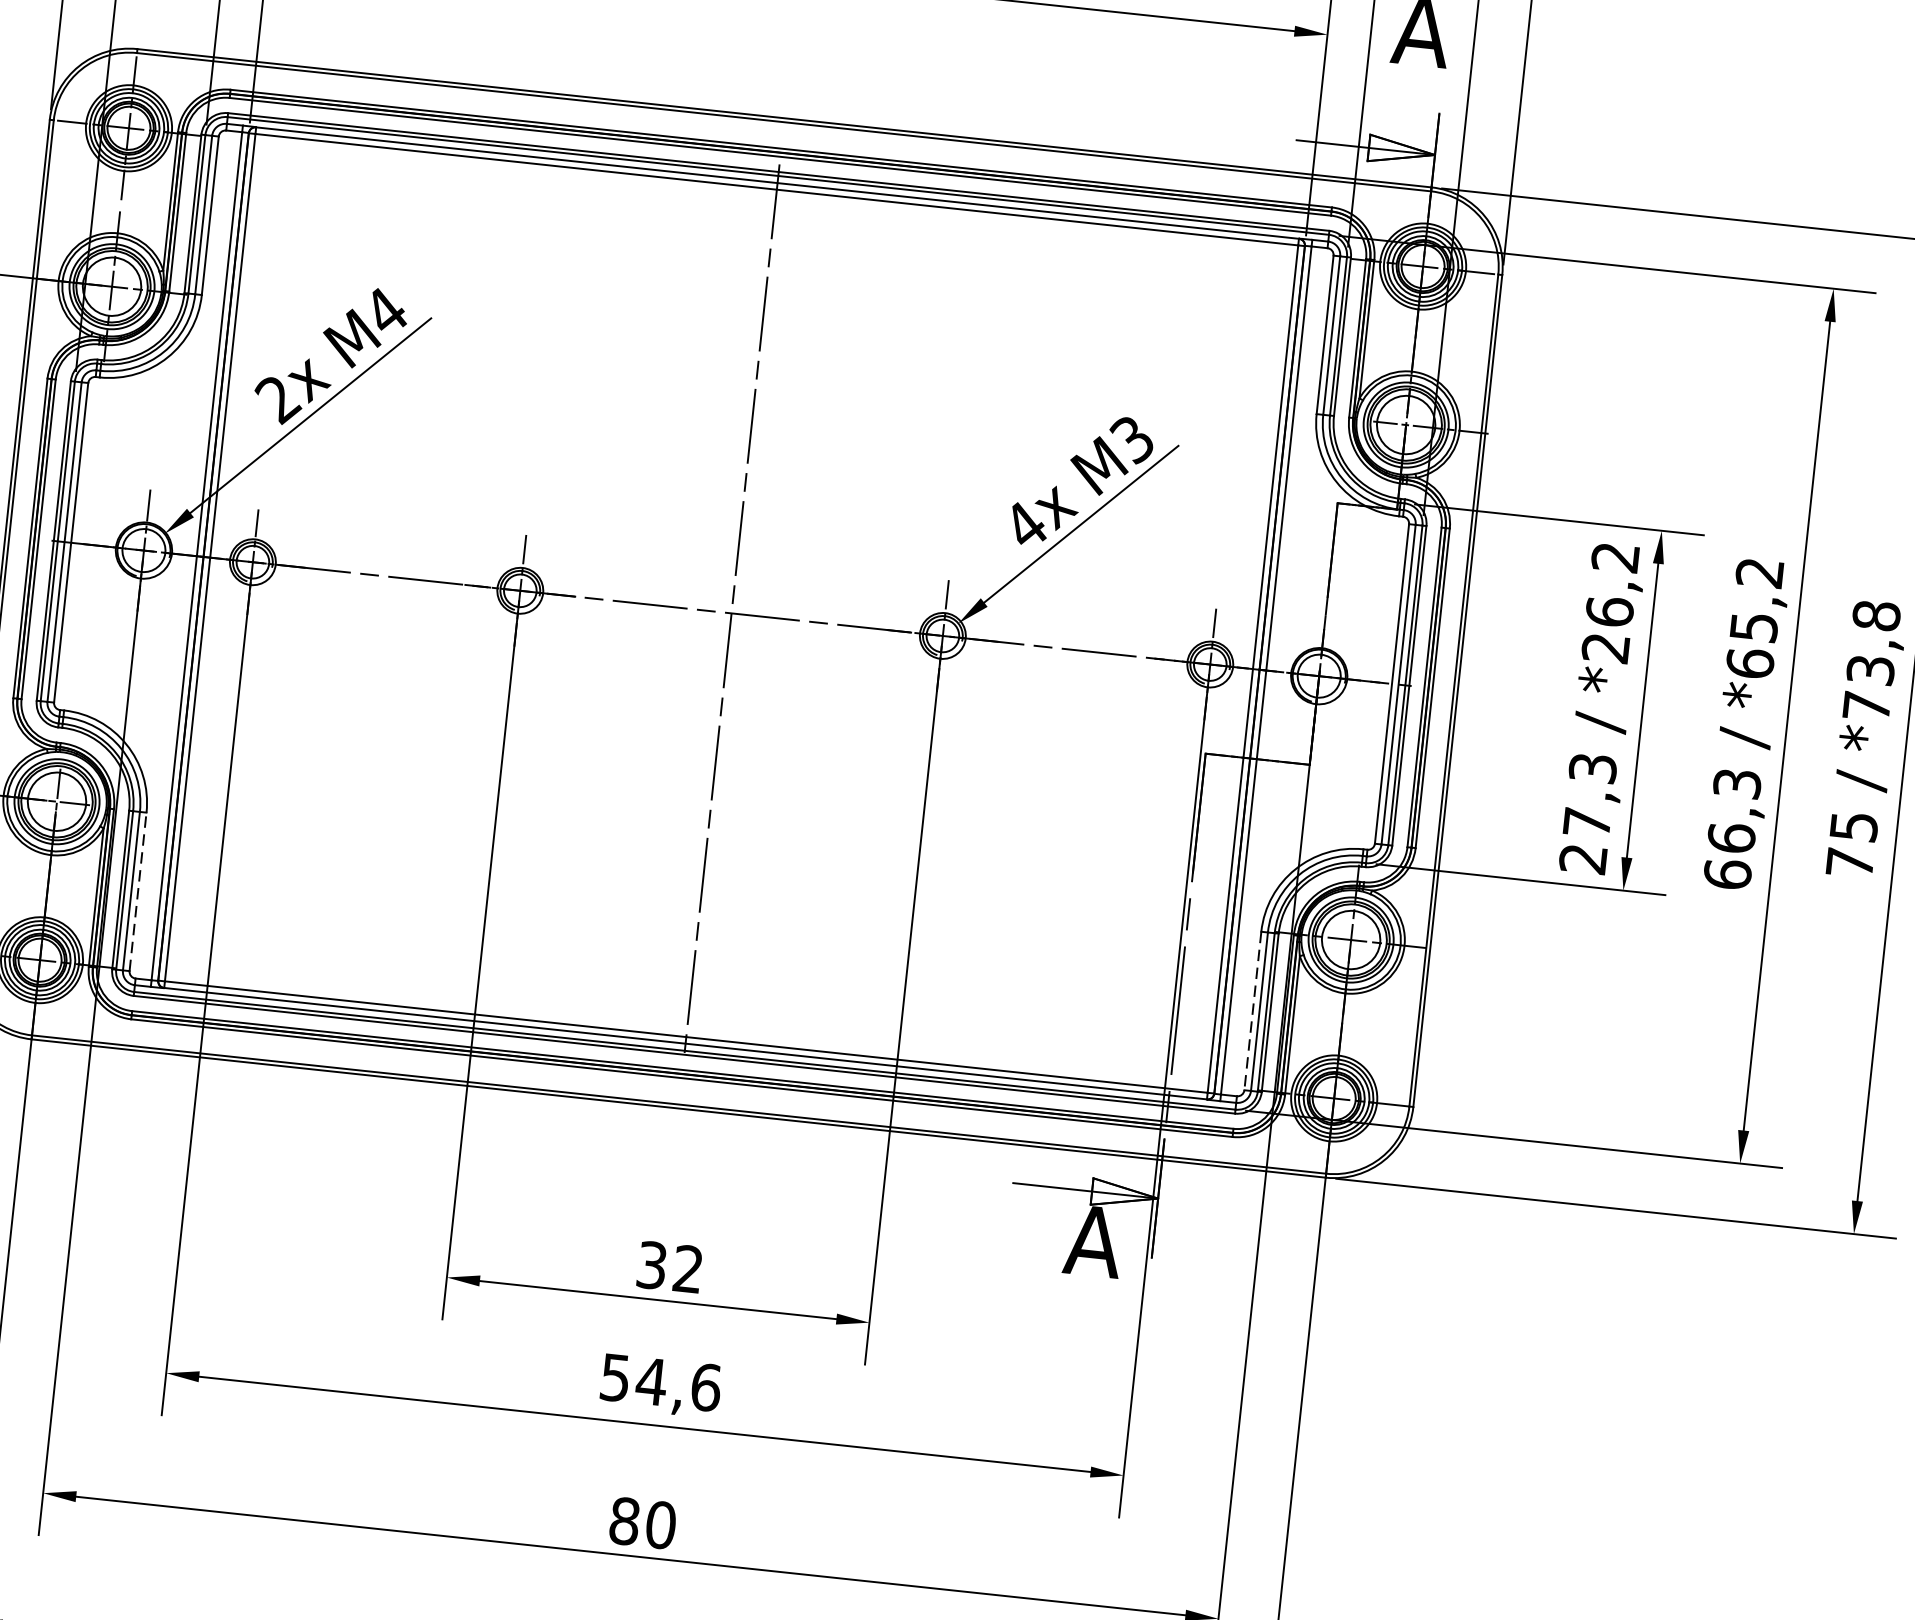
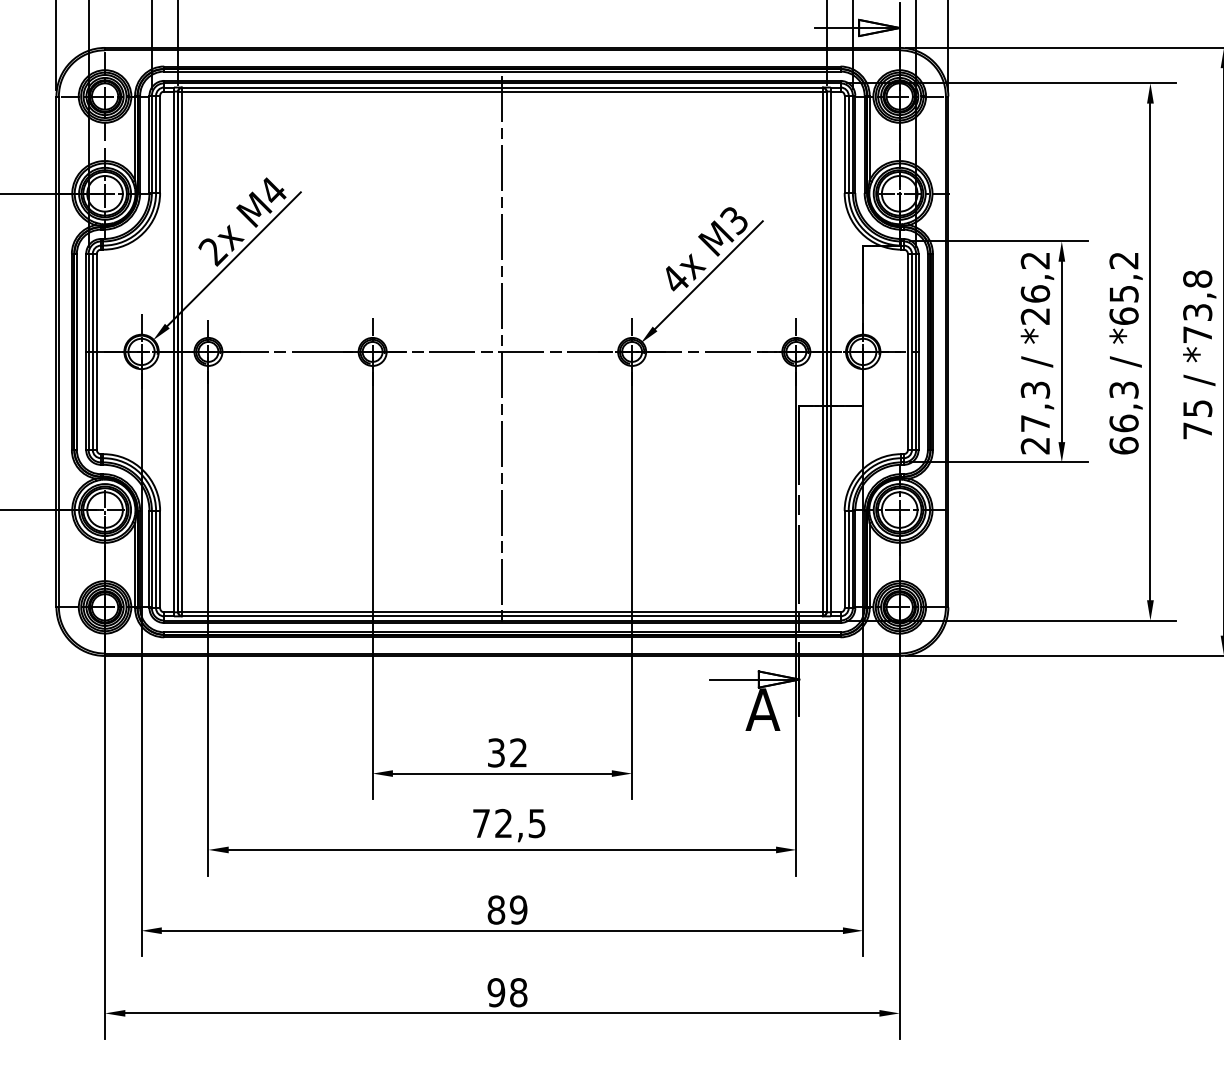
line: (138, 891) -> (160, 559), dashed -> solid
line: (1252, 1010) -> (844, 559), dashed -> solid
text: (661, 1382) -> (509, 823), 54,6 -> 72,5
text: (660, 1524) -> (518, 909), 80 -> 89

